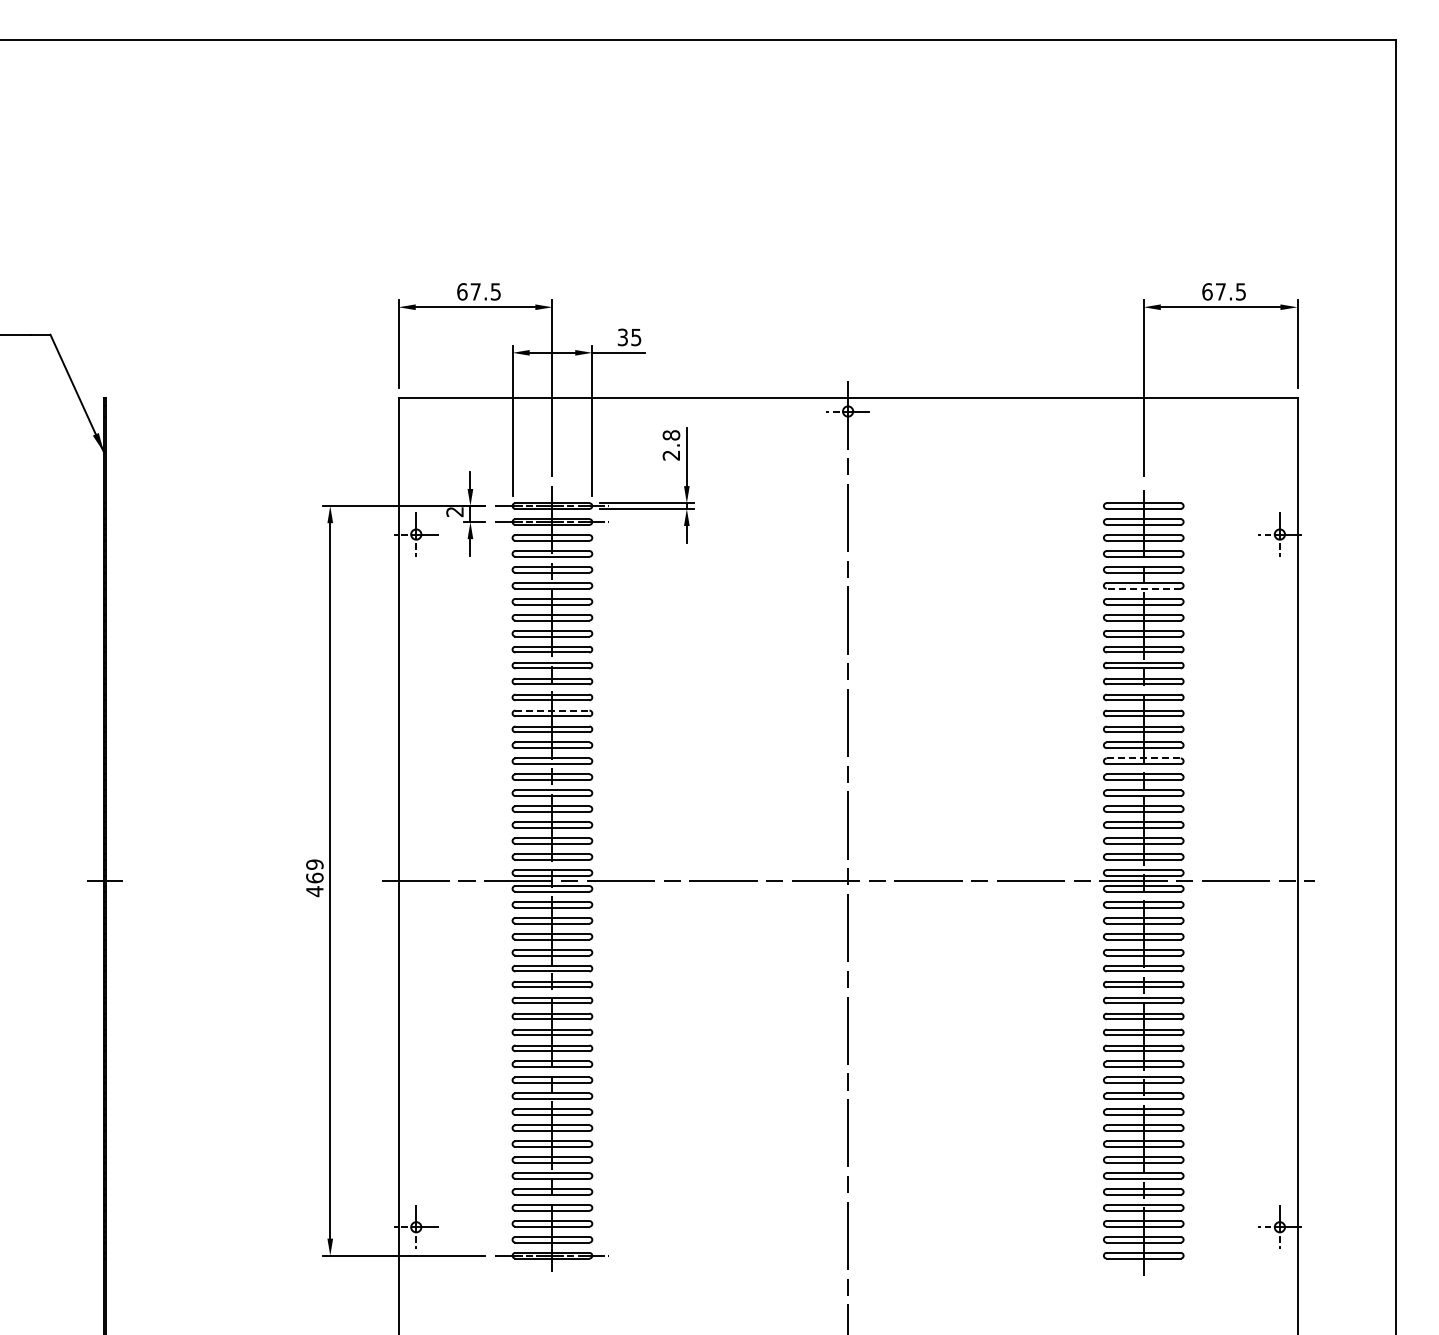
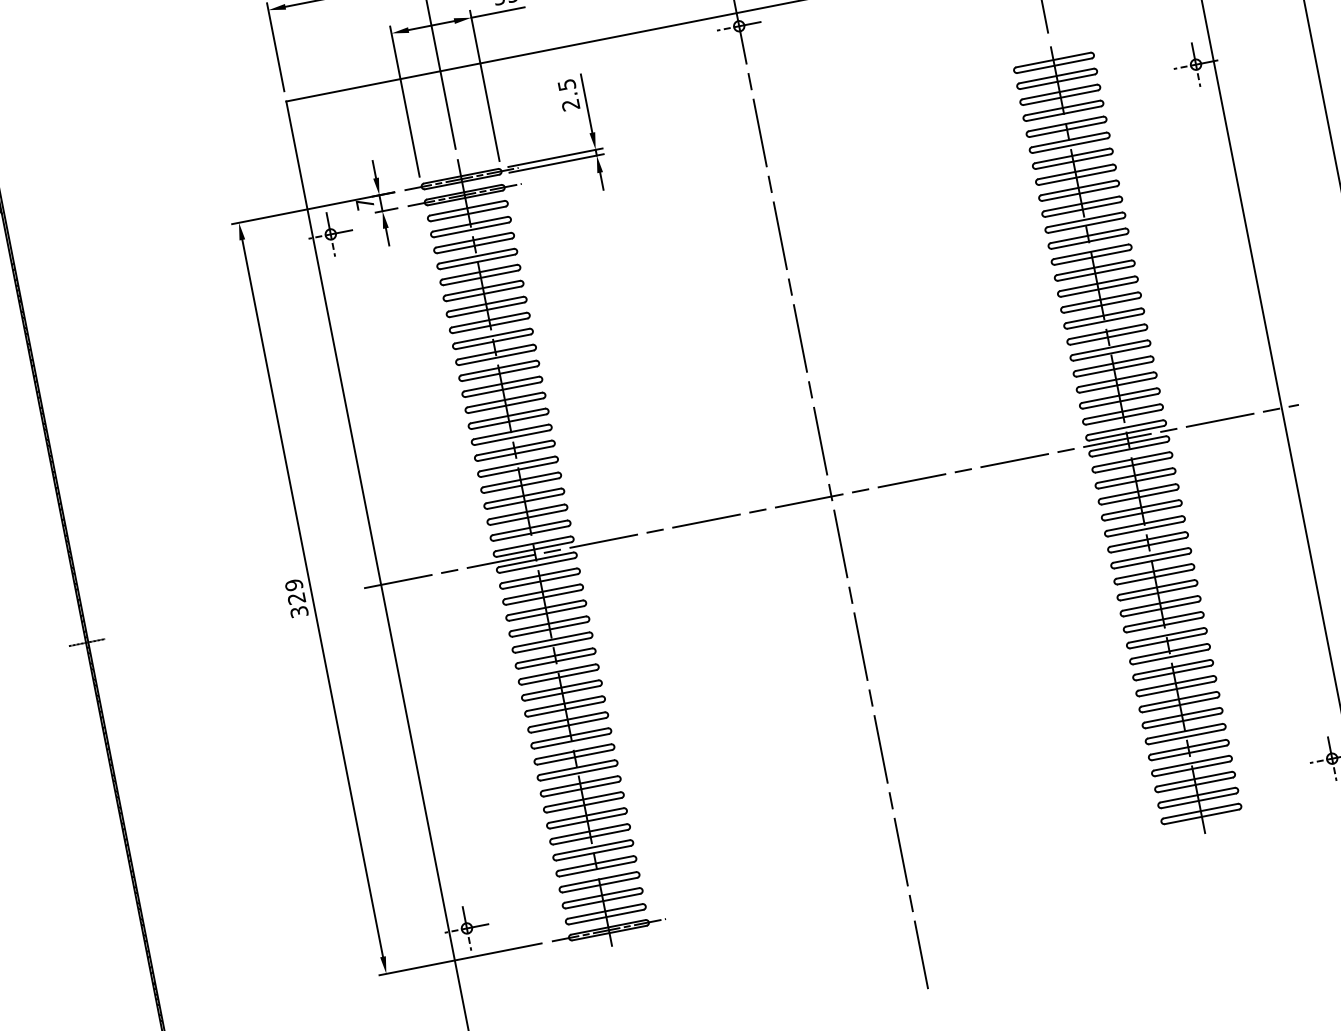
text: (671, 435) -> (567, 85), 2.8 -> 2.5
text: (454, 512) -> (364, 204), 2 -> 7
line: (1143, 588) -> (1069, 145), dashed -> solid
line: (552, 710) -> (501, 383), dashed -> solid
line: (1144, 758) -> (1104, 315), dashed -> solid
text: (314, 884) -> (297, 605), 469 -> 329

